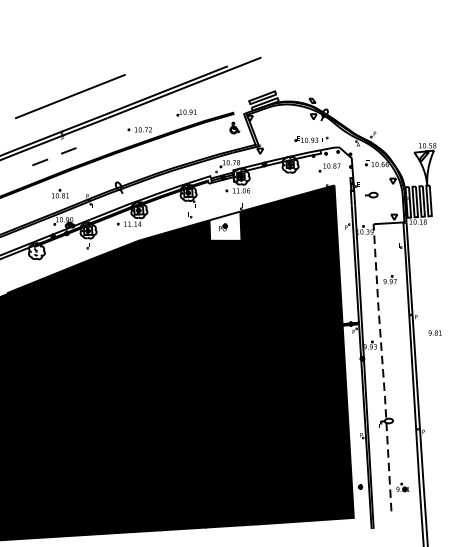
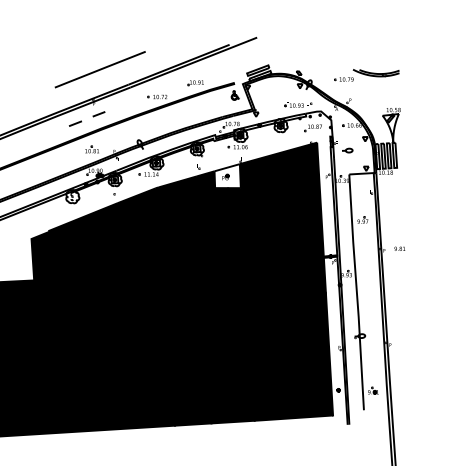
part: (394, 103) -> (366, 75), added
text: (434, 332) -> (399, 248), moved
line: (382, 367) -> (356, 292), dashed -> solid

